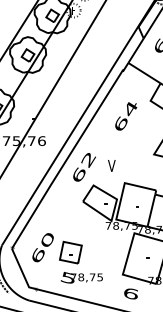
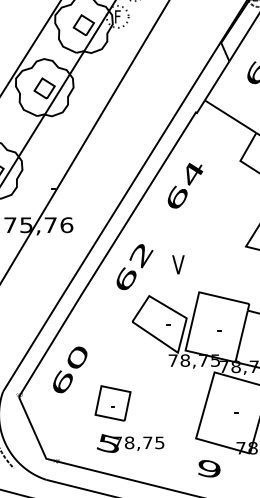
text: (126, 116) -> (185, 185), moved
text: (42, 247) -> (69, 369), moved
text: (131, 293) -> (209, 468), 6 -> 9

